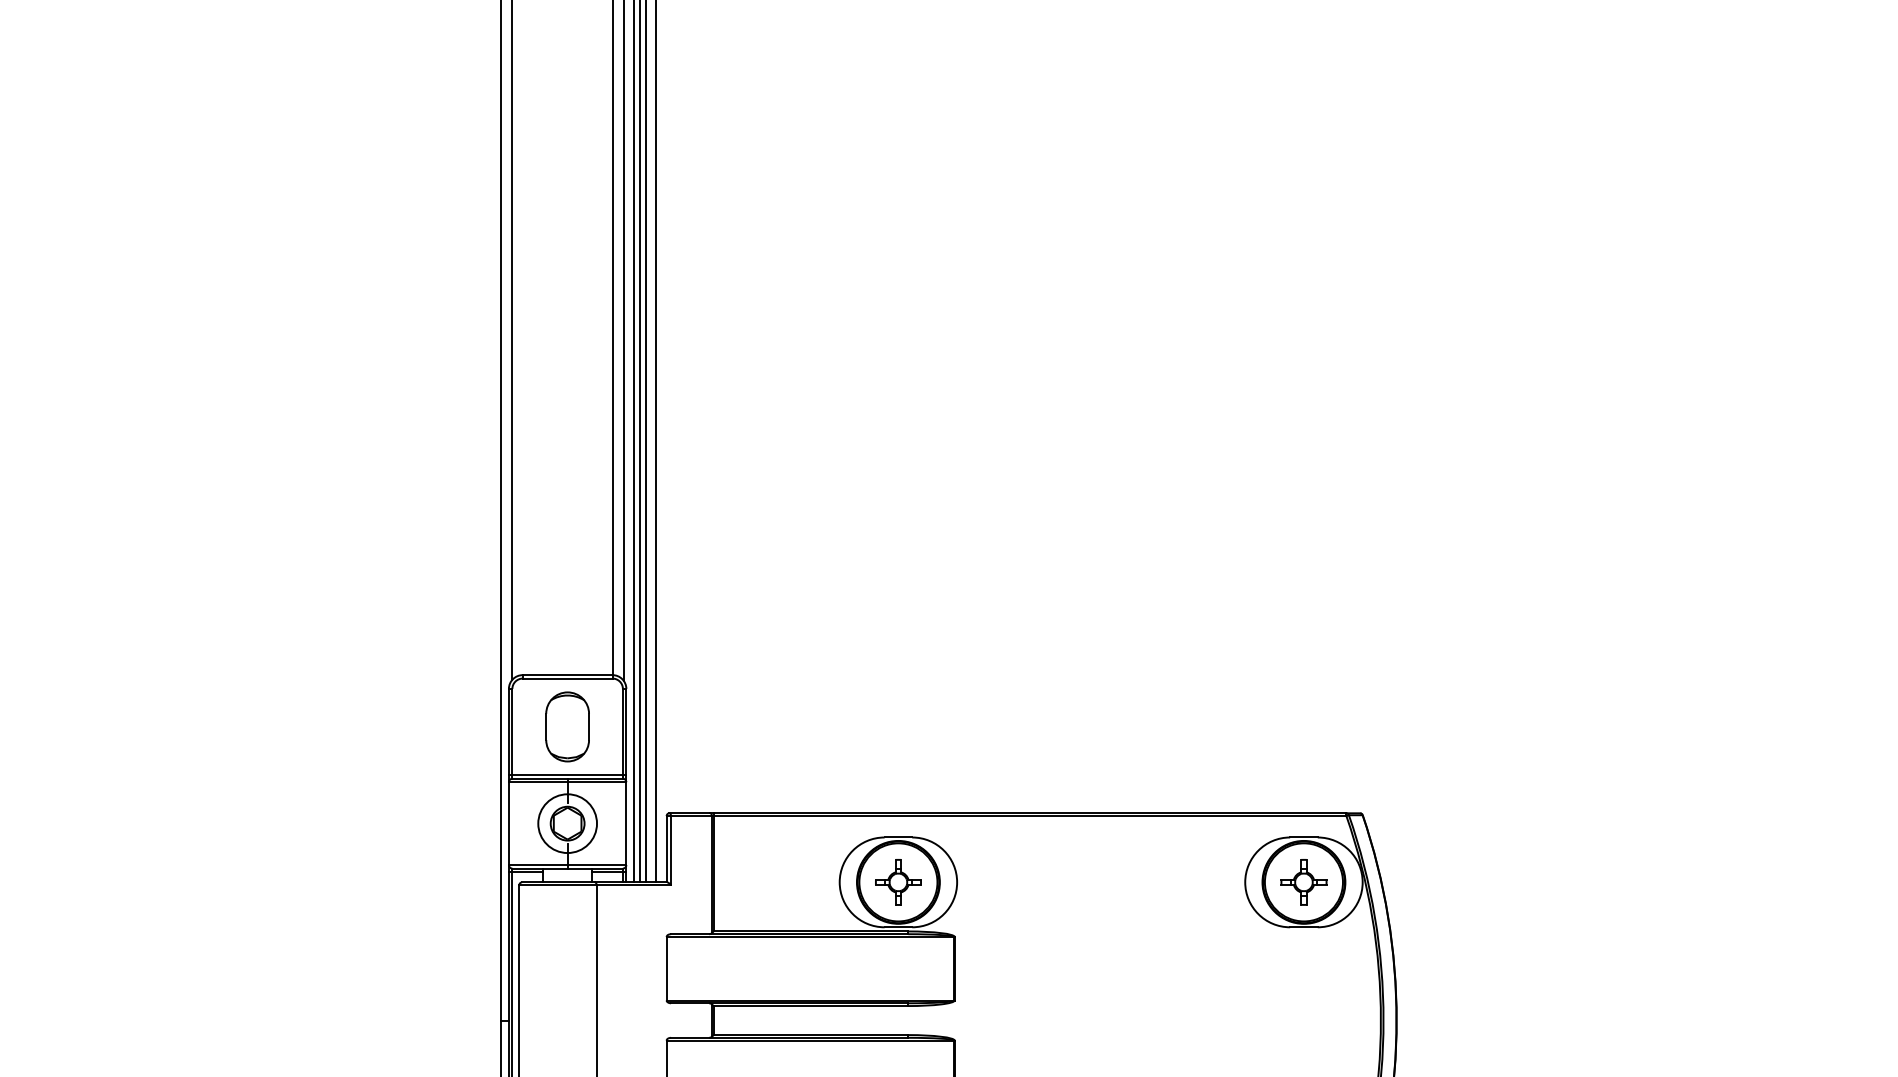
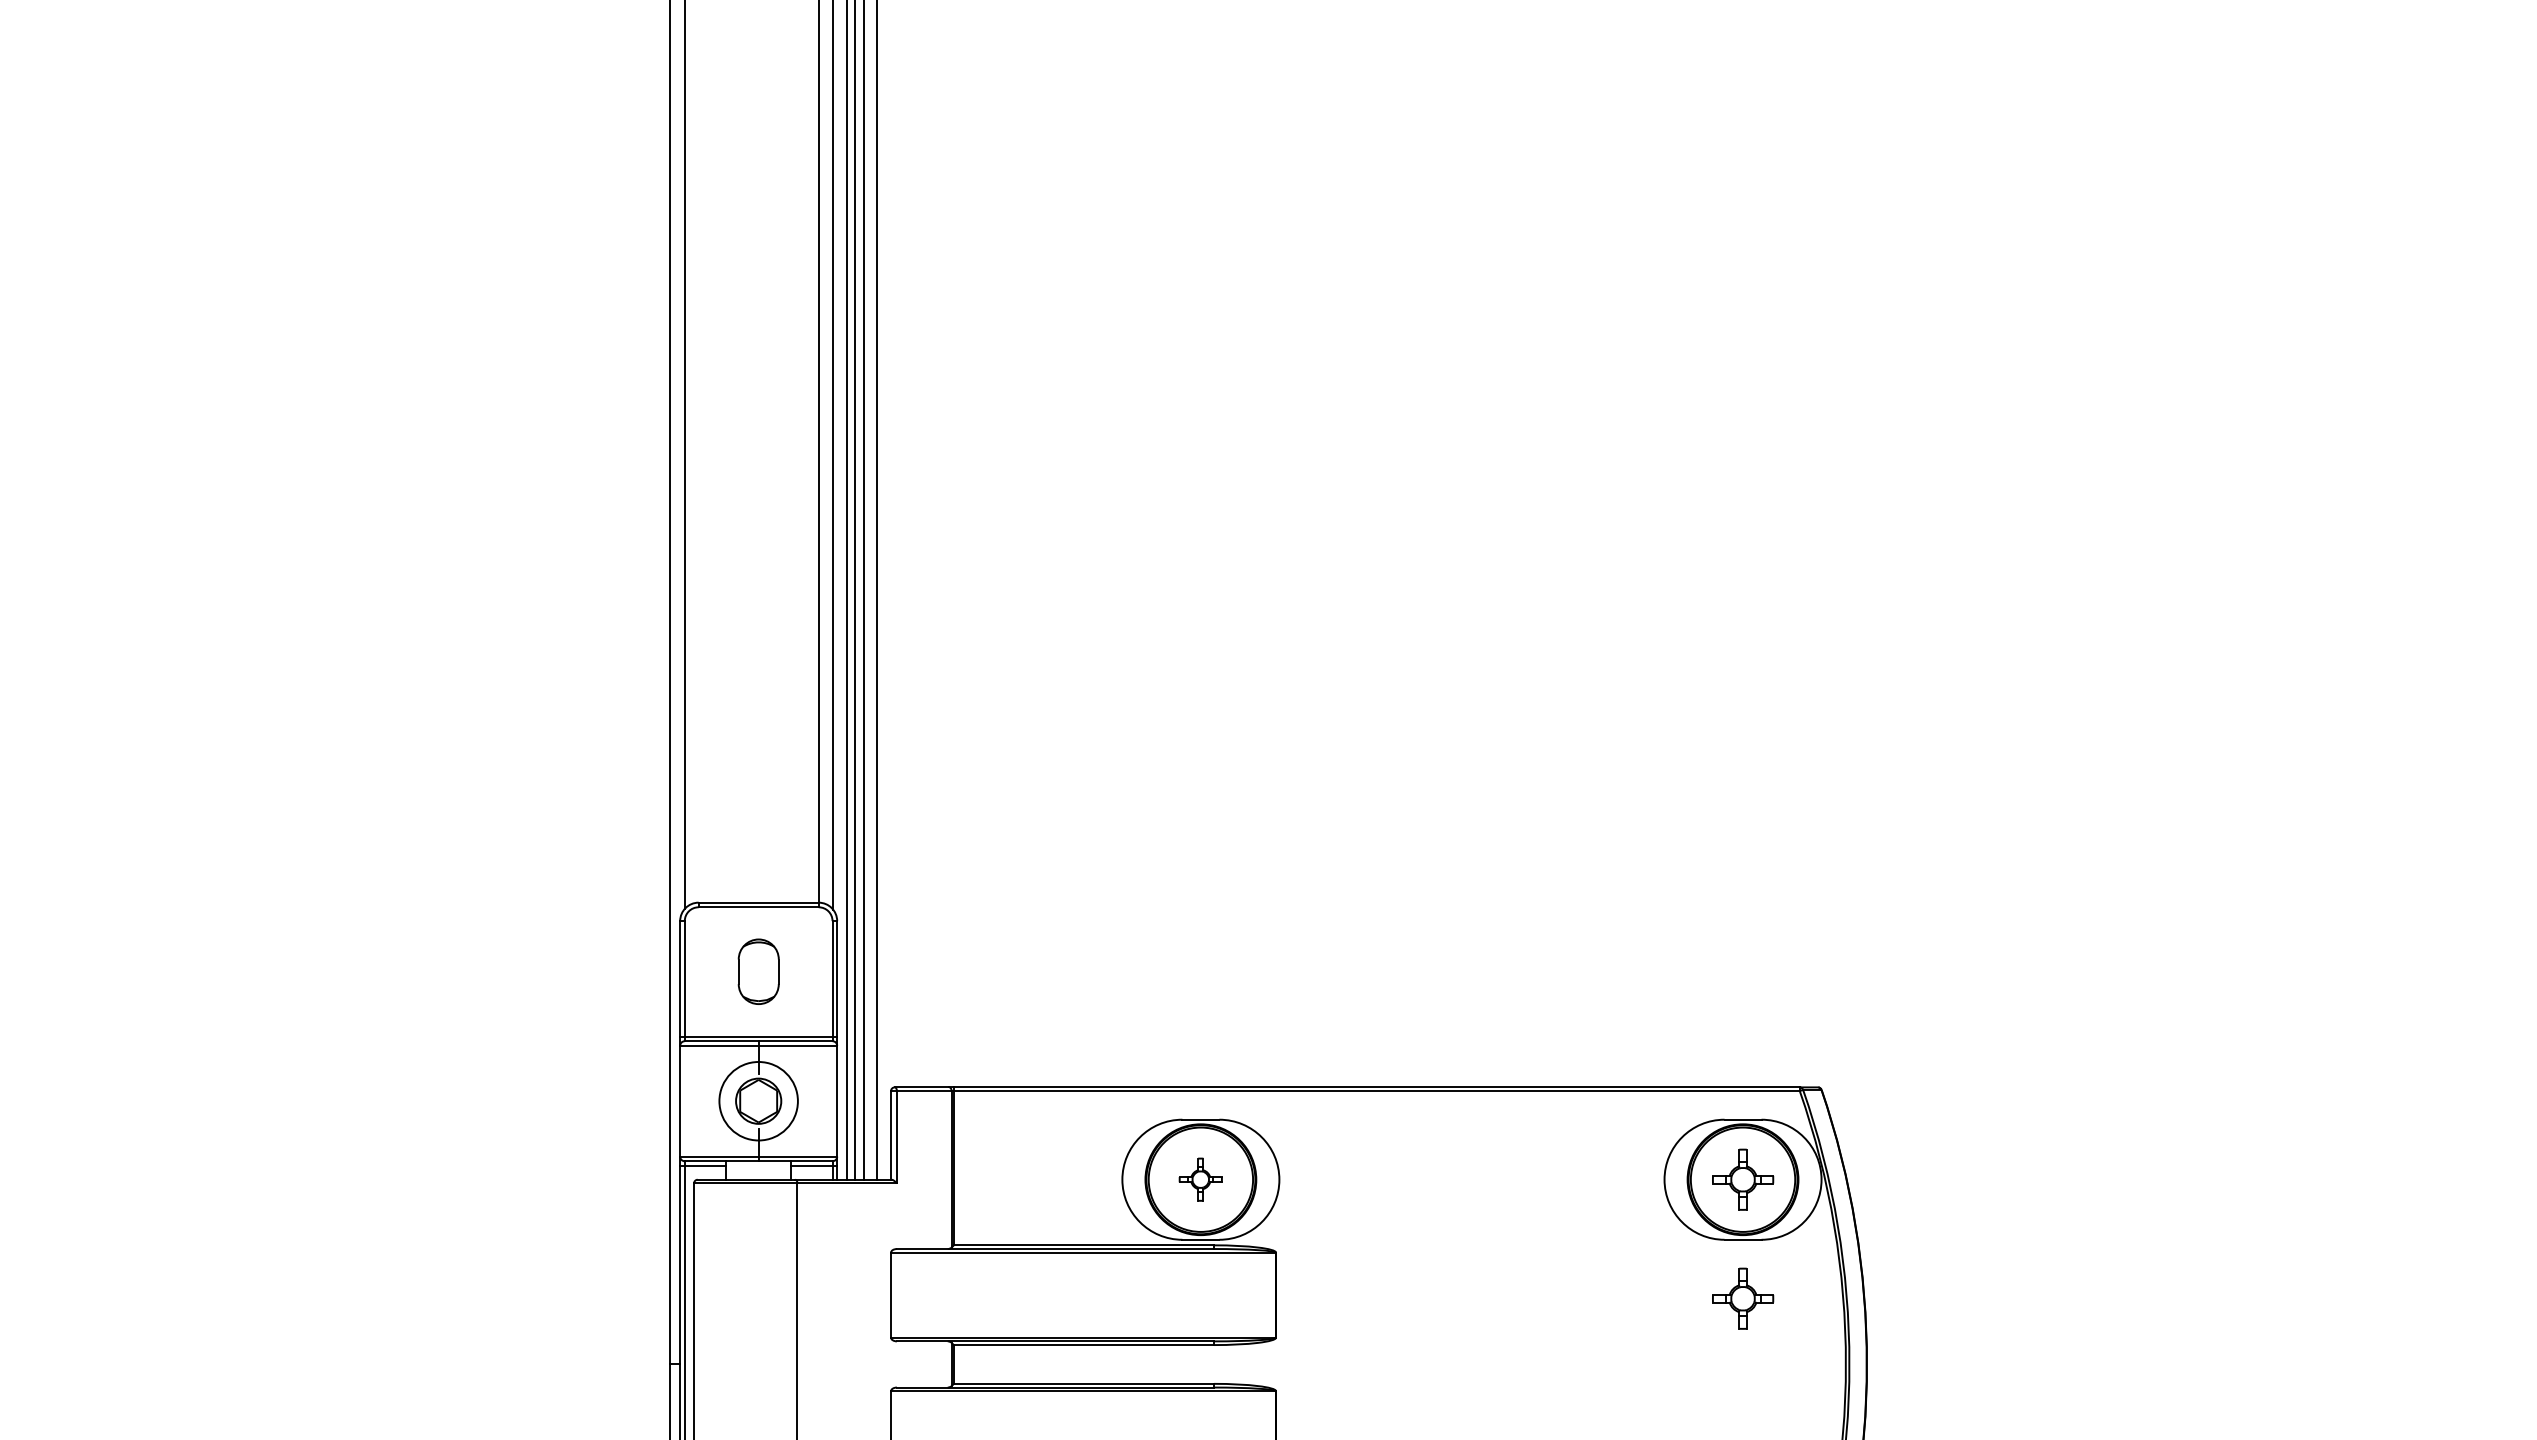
part: (567, 726) -> (758, 971), size x0.7
part: (898, 882) -> (1200, 1179), size x0.7
part: (1304, 971) -> (1743, 1298), added

